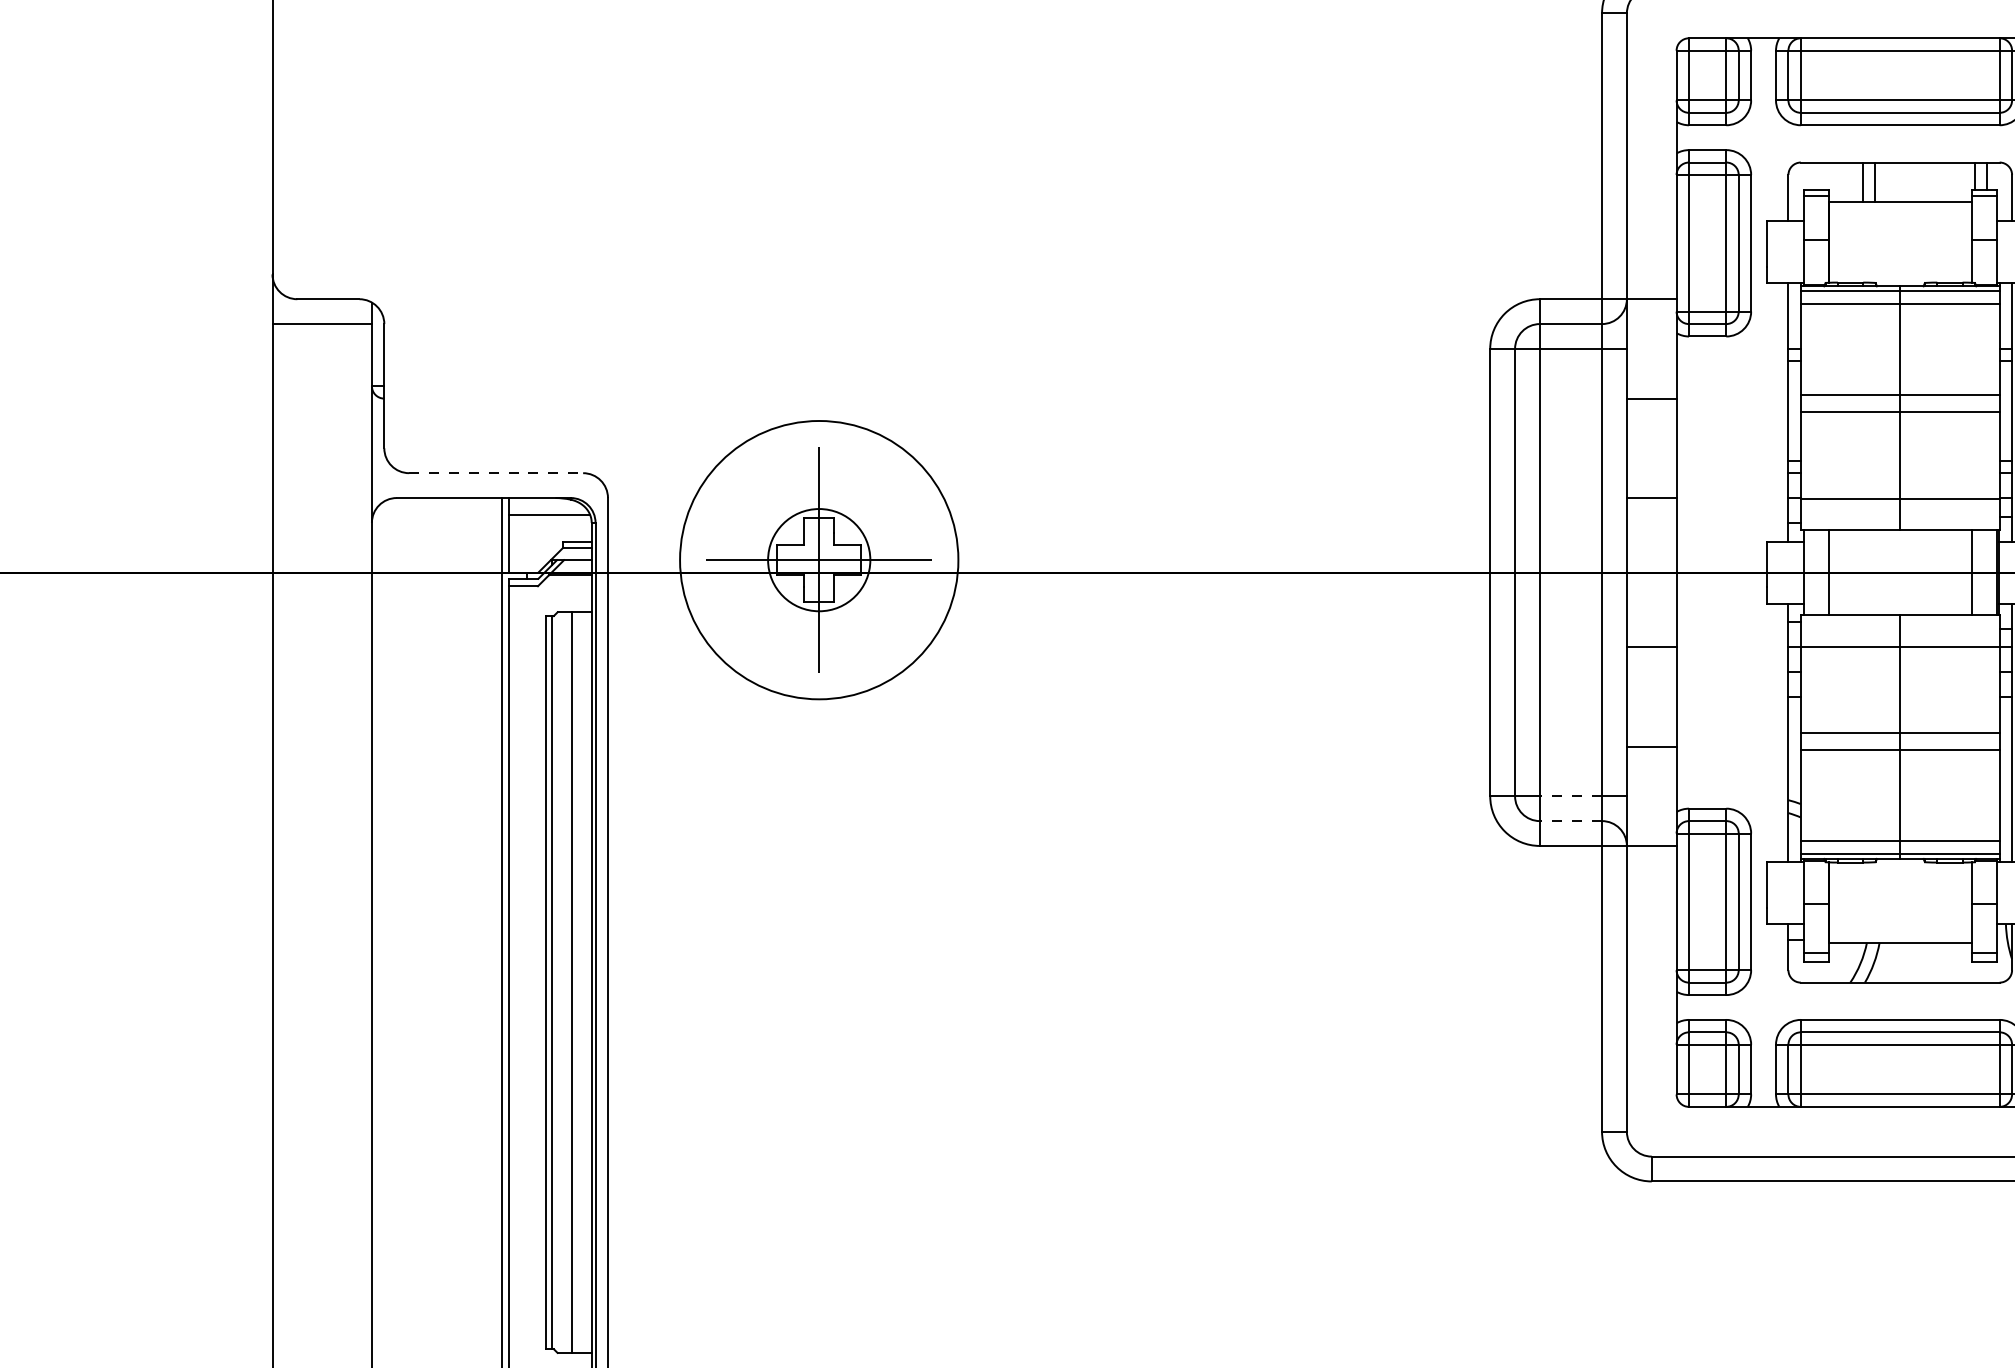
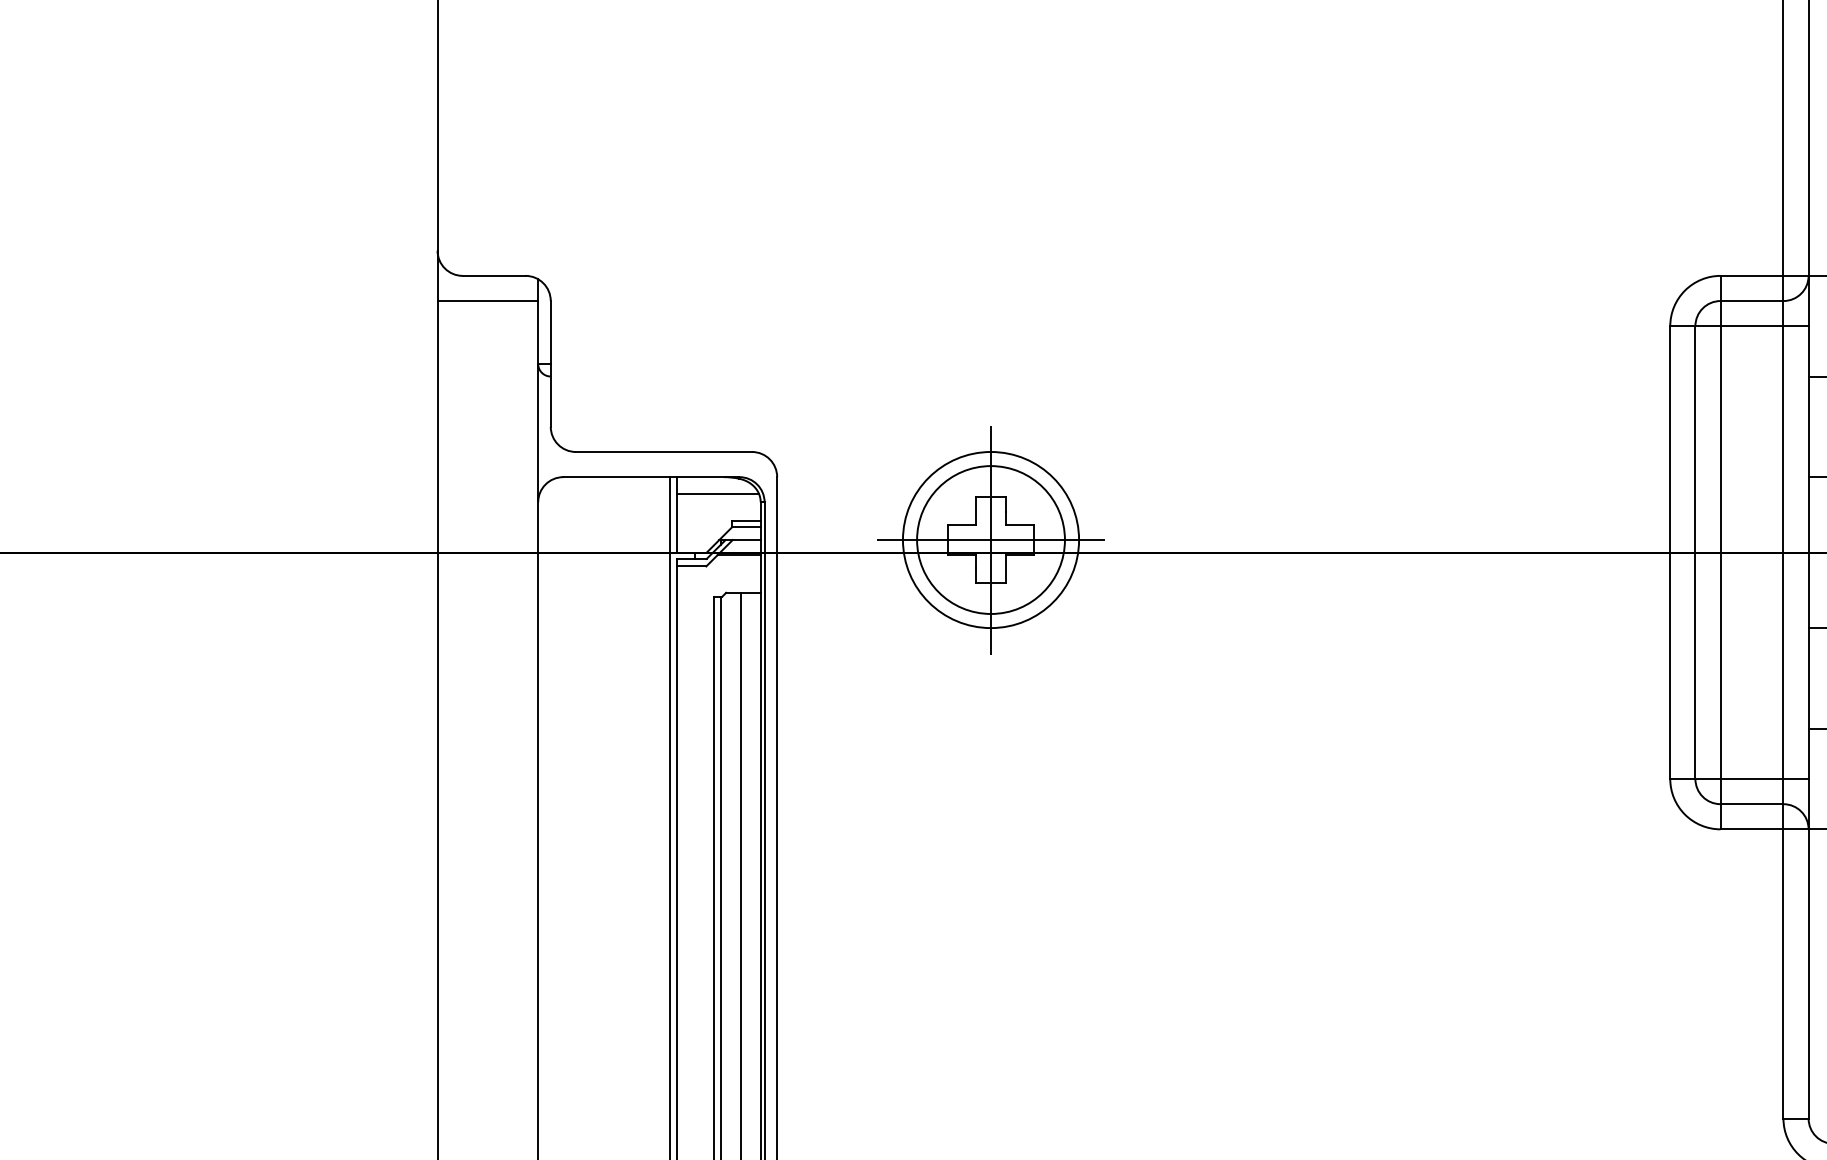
line: (496, 473) -> (664, 452), dashed -> solid
circle: (819, 560) -> (991, 540), size x0.62
circle: (819, 560) -> (991, 540), size x1.43
line: (1570, 796) -> (1751, 779), dashed -> solid
line: (1570, 821) -> (1751, 804), dashed -> solid

